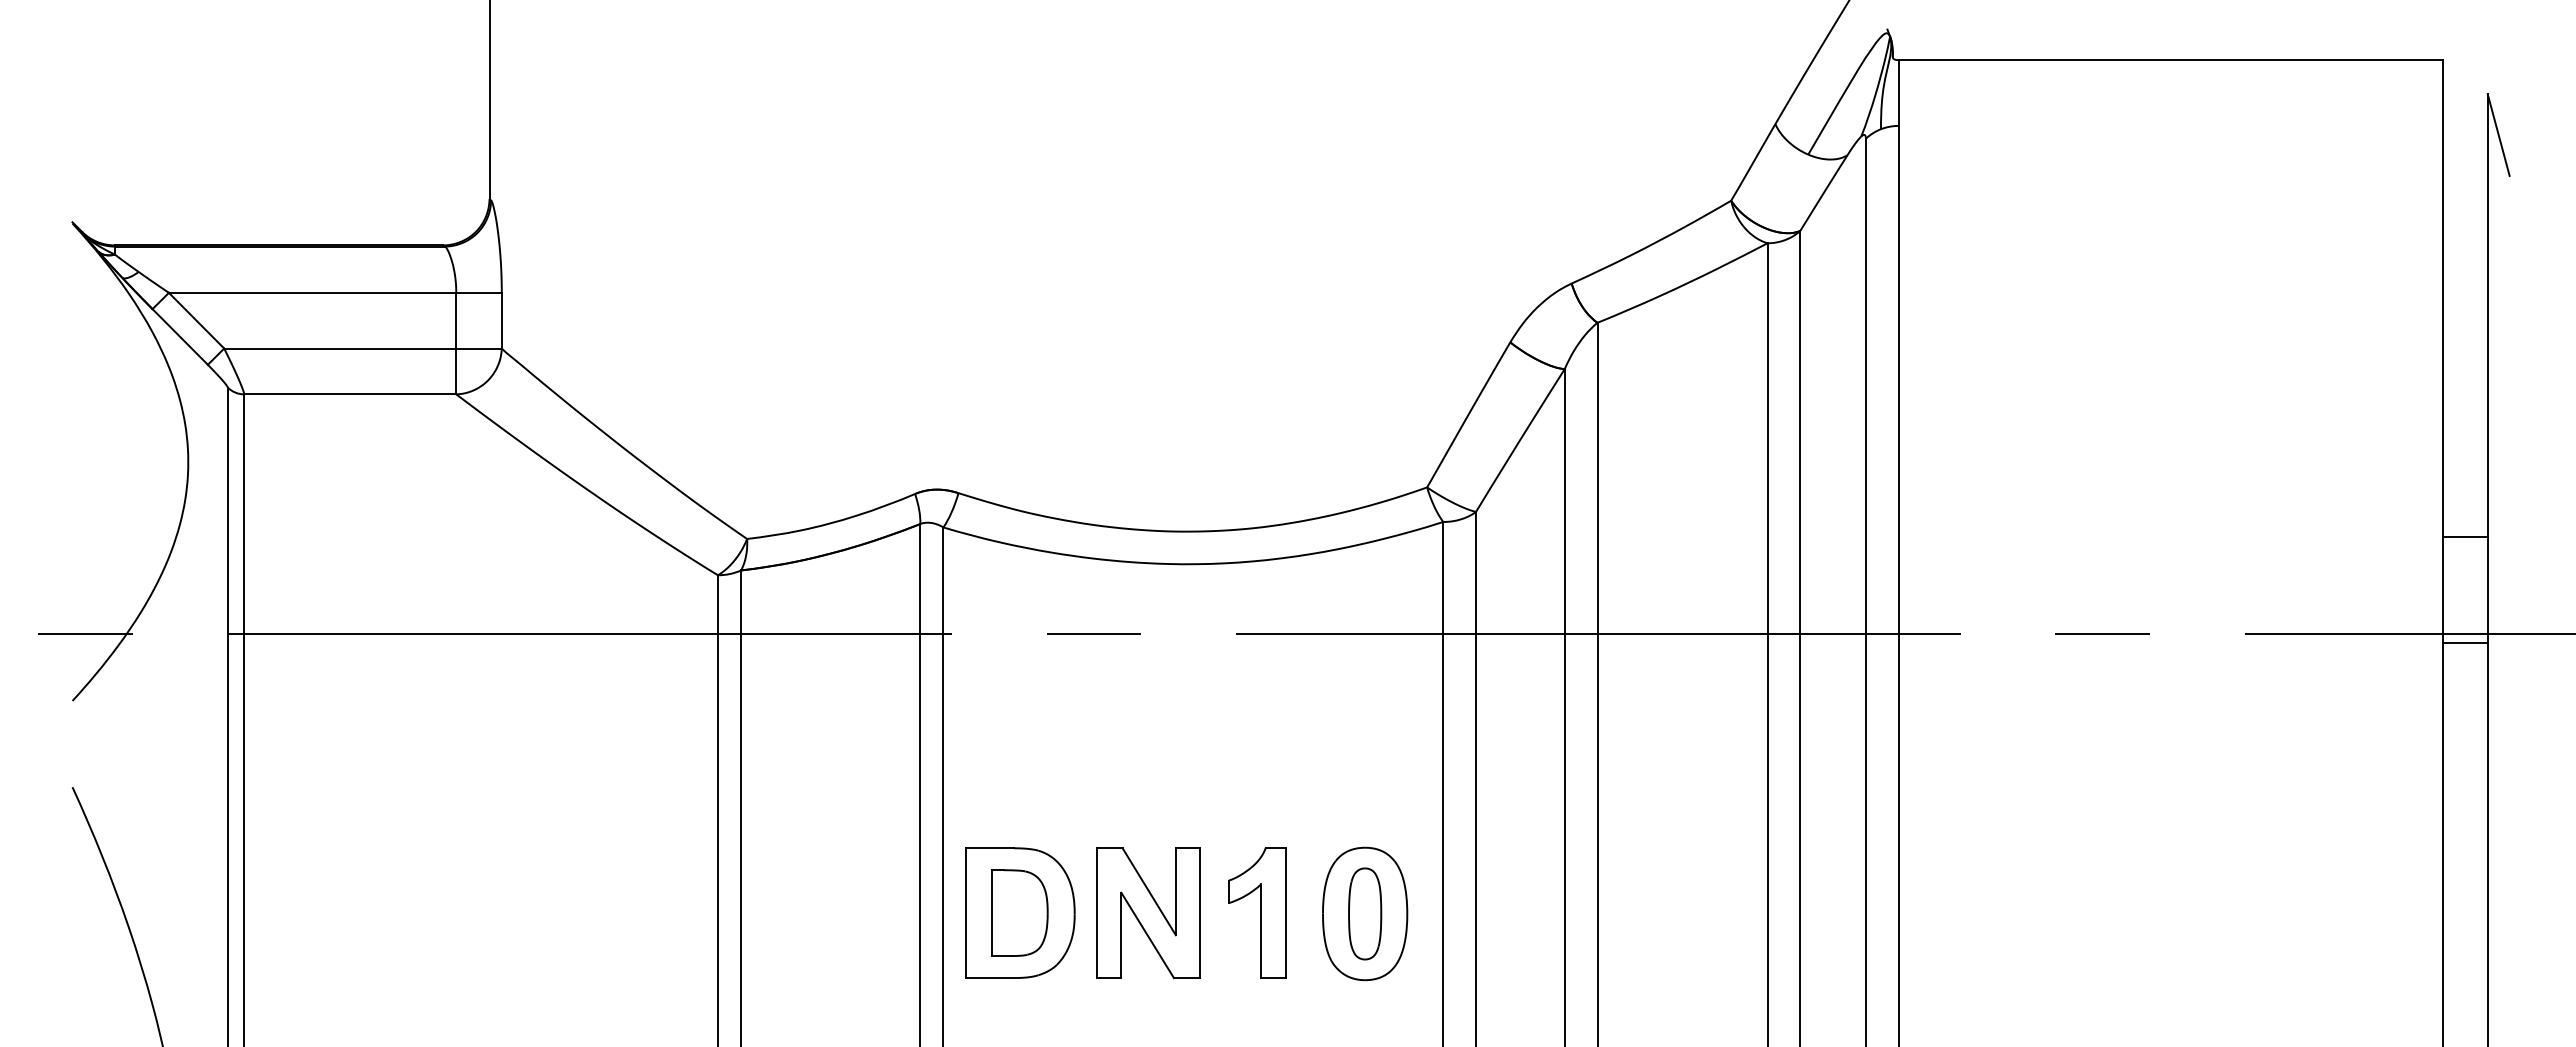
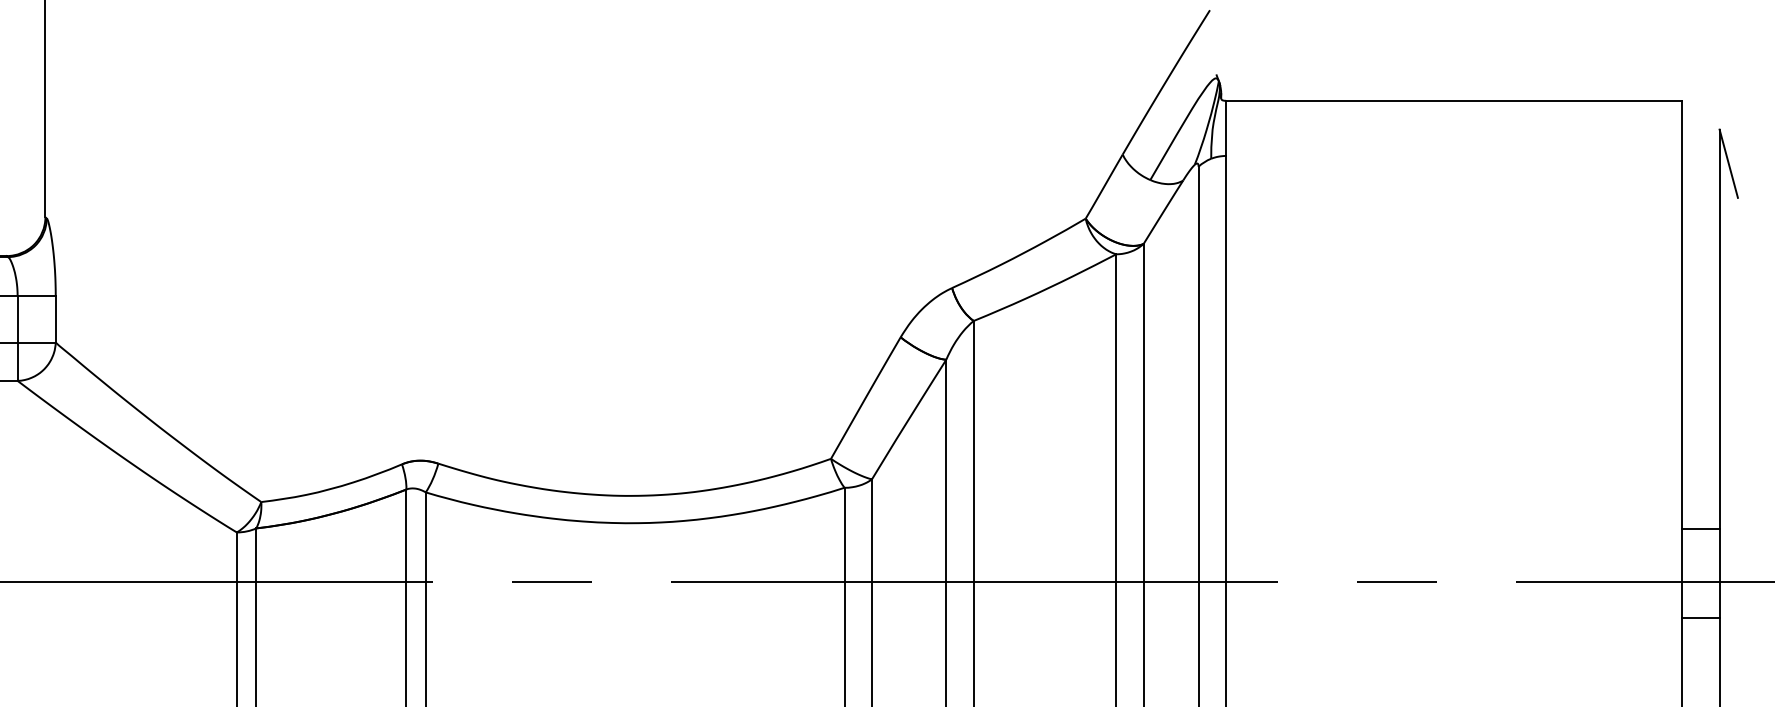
line: (2465, 537) -> (1700, 529), moved
line: (2465, 643) -> (1700, 618), moved

